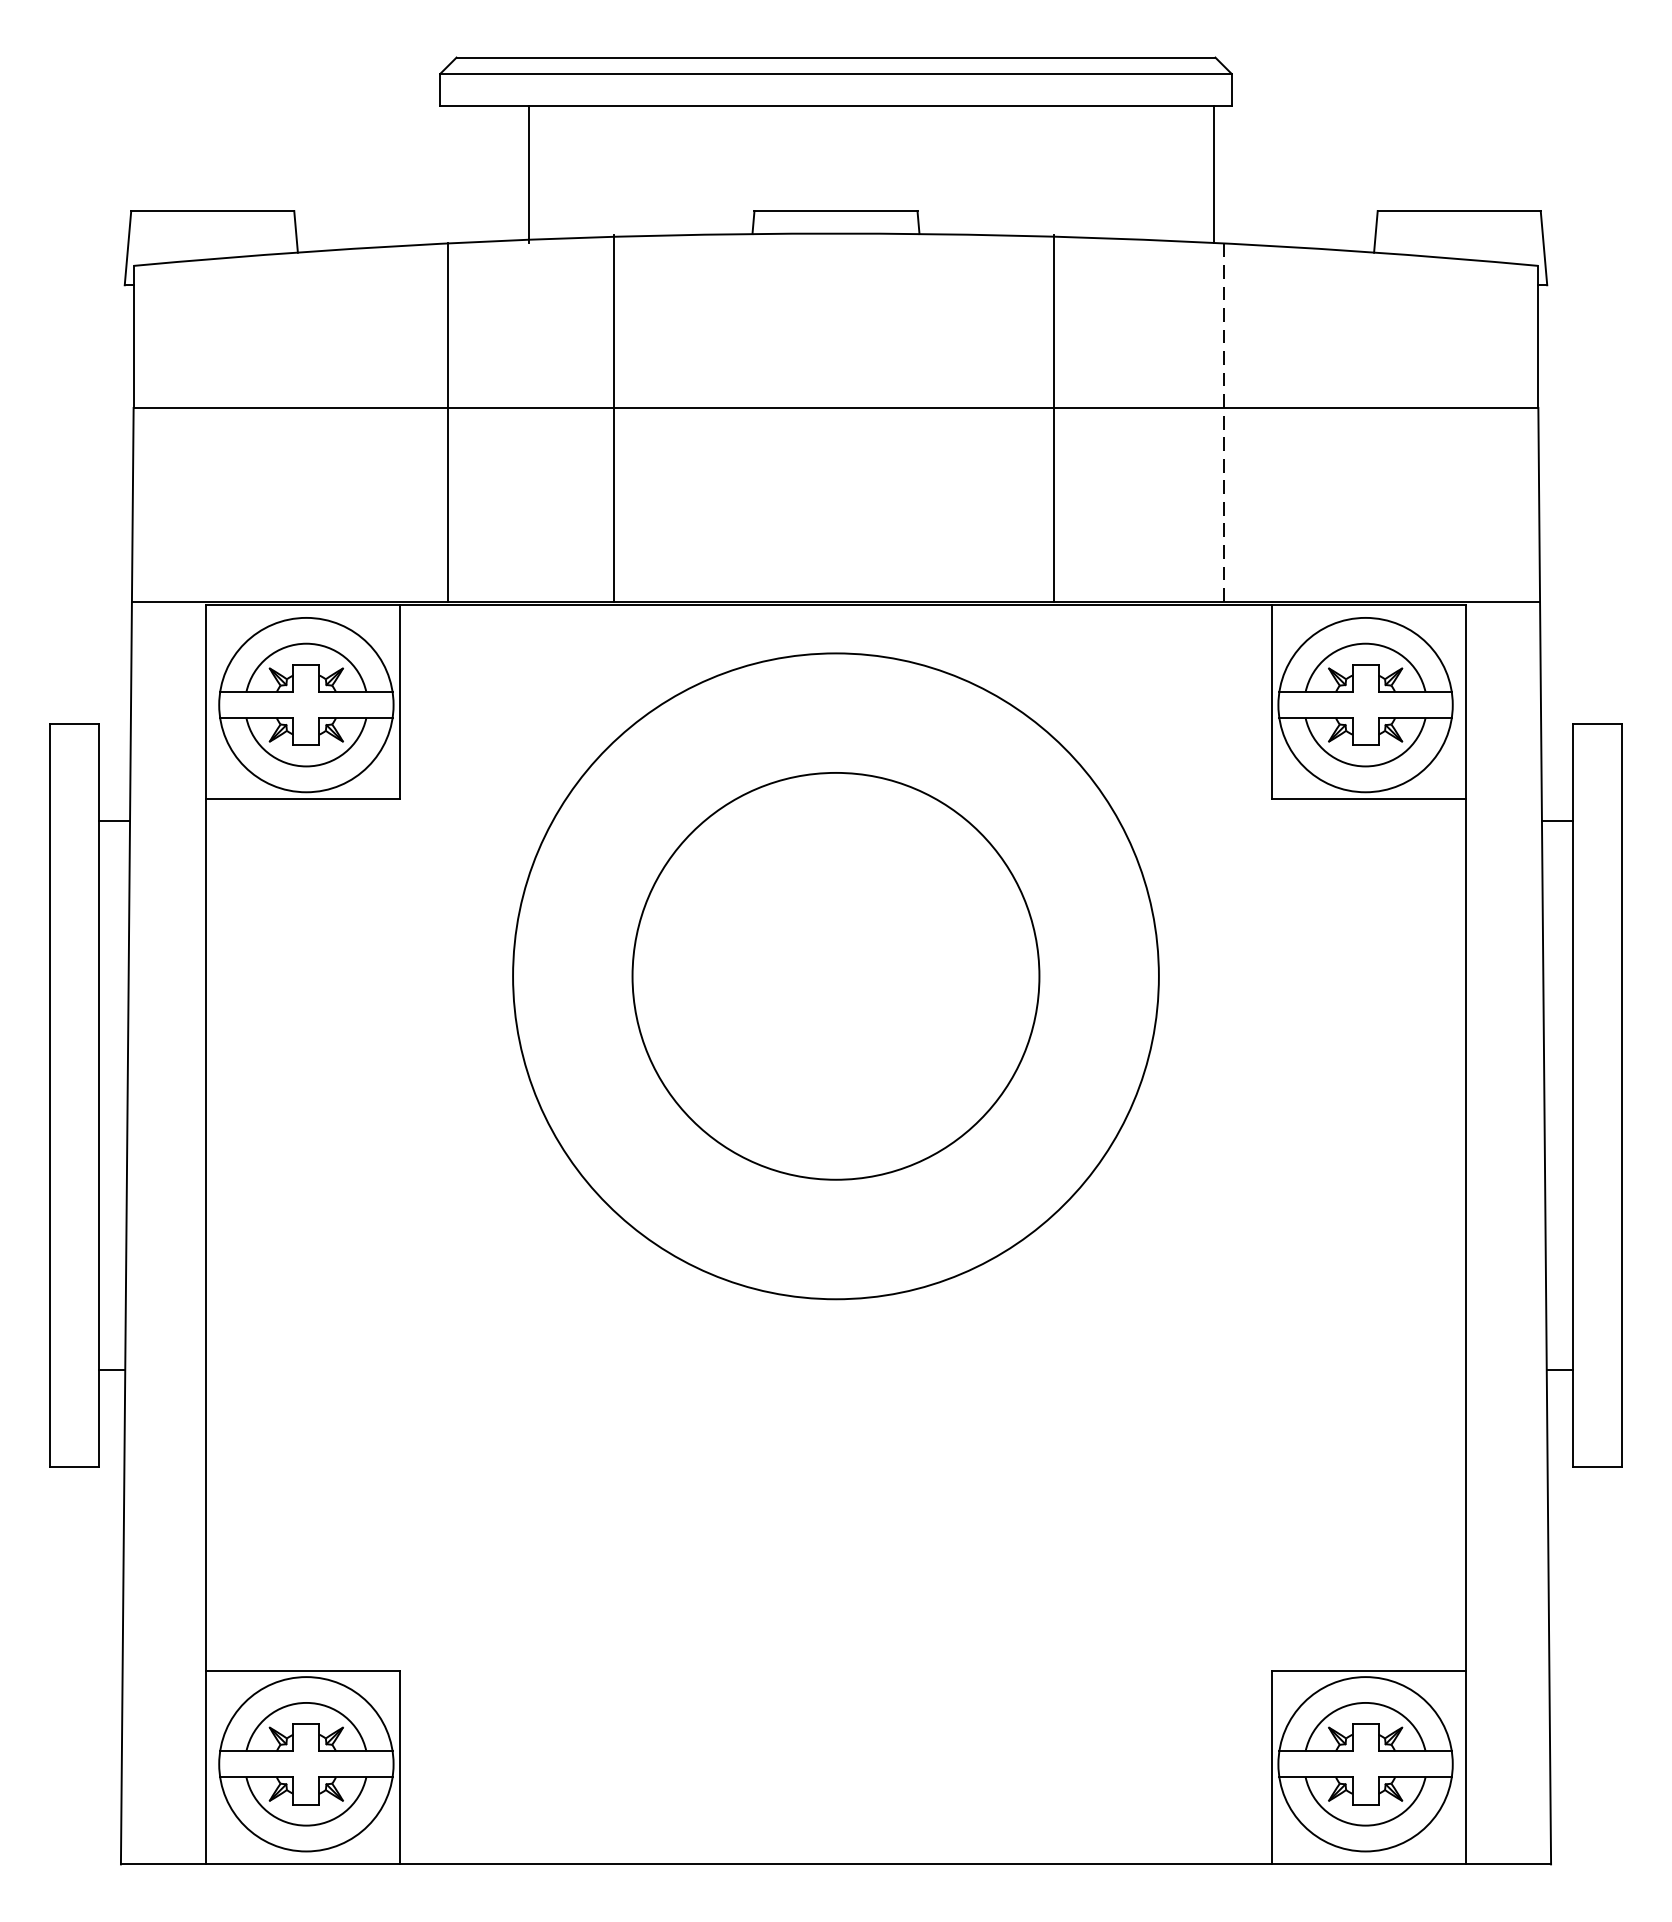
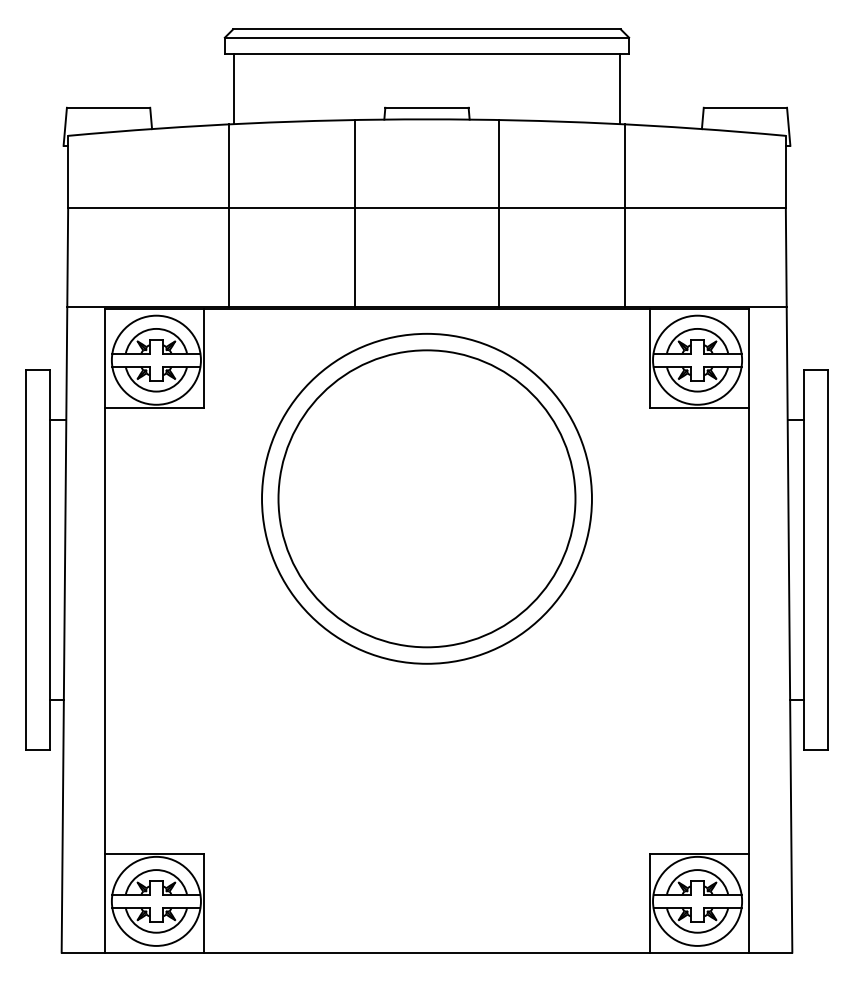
line: (527, 175) -> (233, 89), moved
line: (613, 417) -> (355, 213), moved
line: (1054, 417) -> (498, 213), moved
line: (1222, 421) -> (624, 215), dashed -> solid
circle: (835, 975) -> (426, 498), size x1.43

